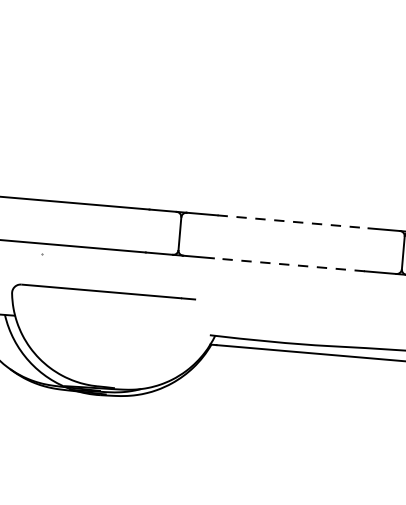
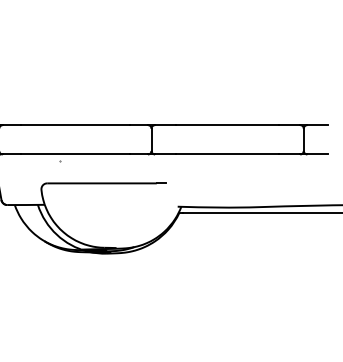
line: (293, 222) -> (227, 125), dashed -> solid
line: (288, 264) -> (226, 154), dashed -> solid

